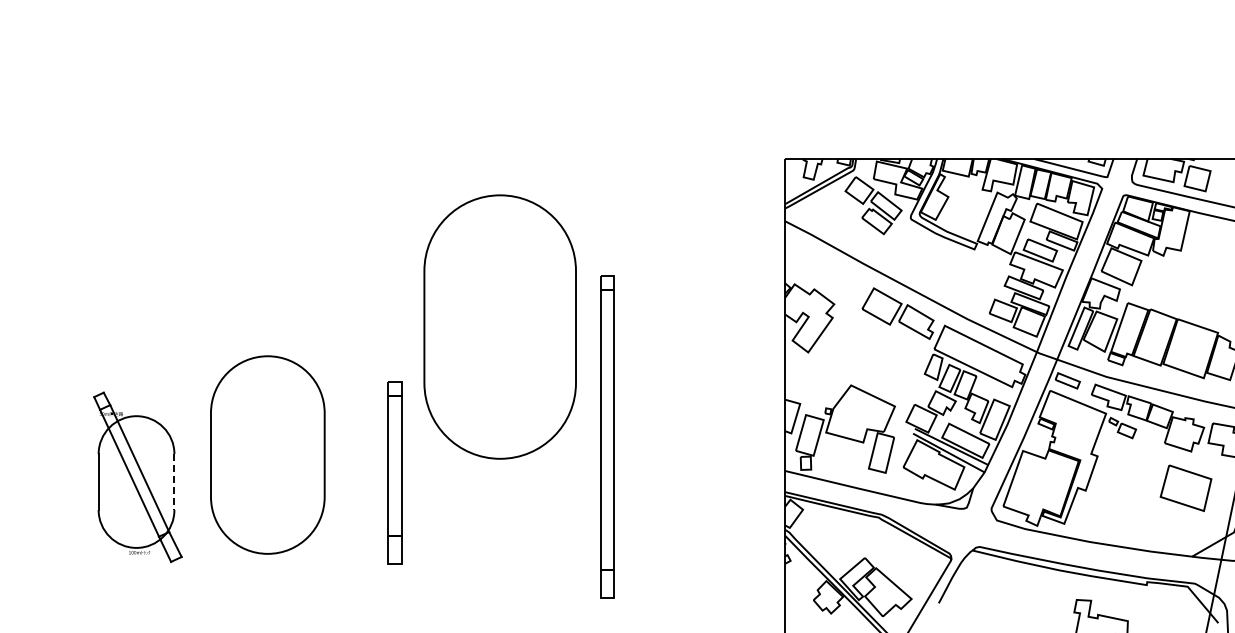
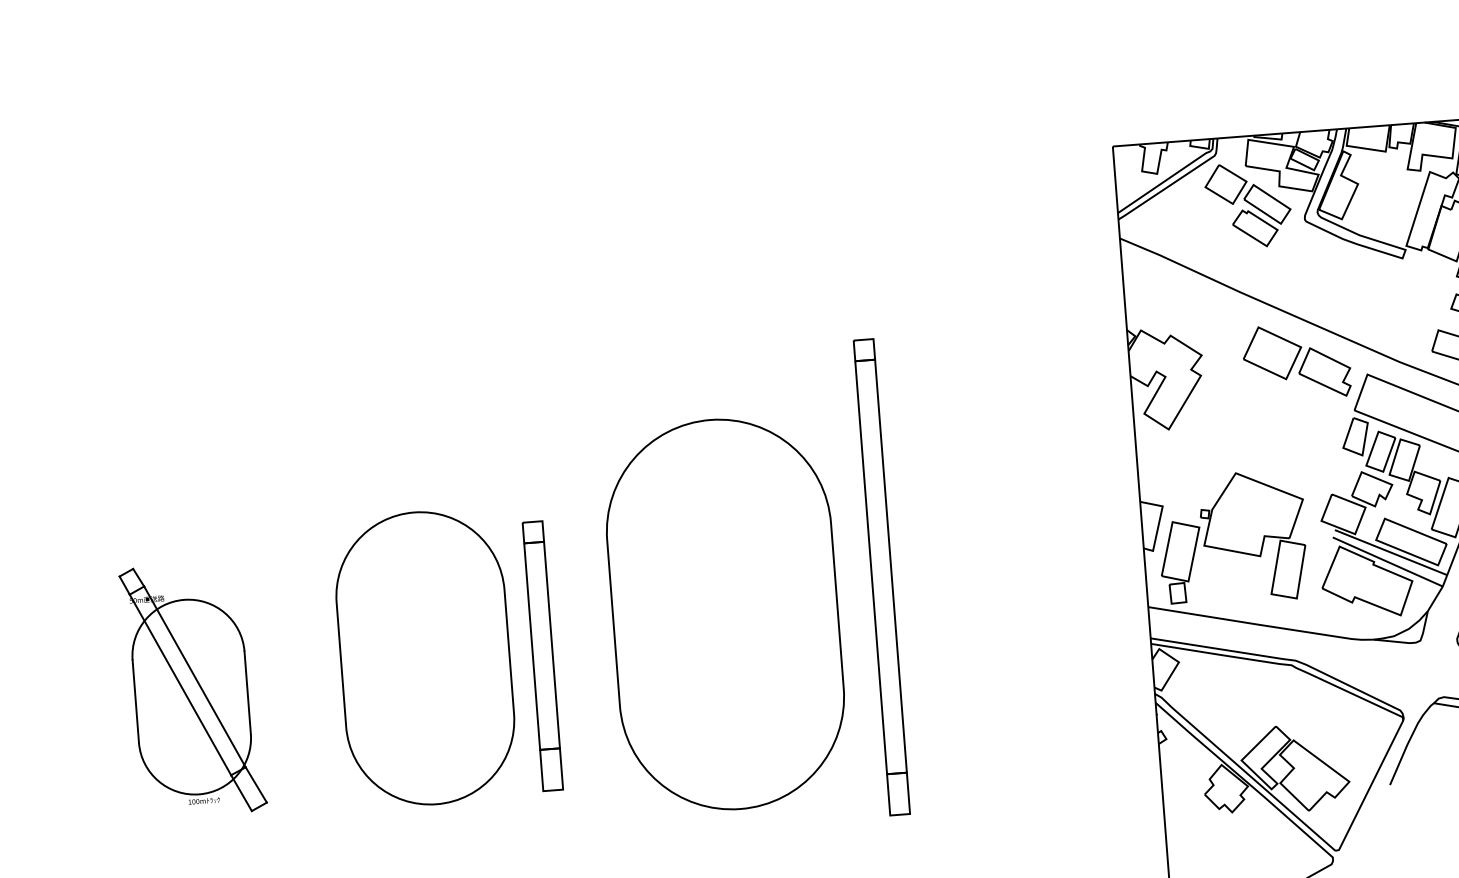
part: (499, 326) -> (724, 613), moved
part: (267, 454) -> (424, 657), moved
part: (394, 472) -> (541, 655), moved
line: (174, 482) -> (247, 693), dashed -> solid

